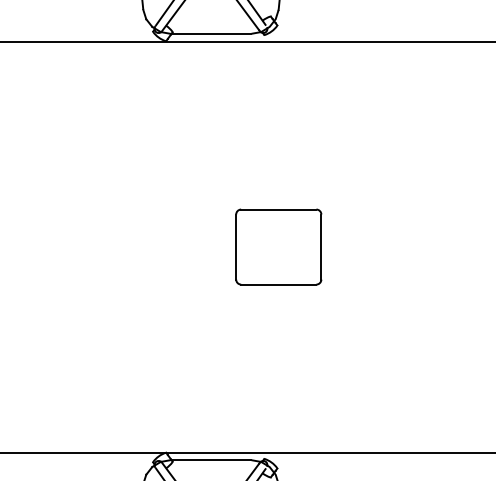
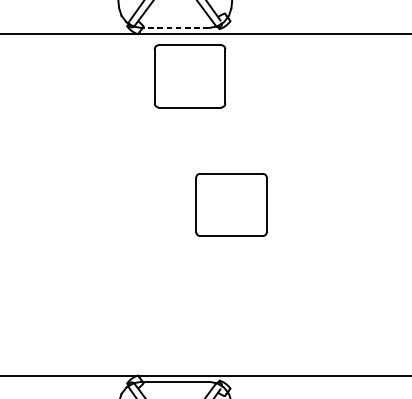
line: (210, 33) -> (174, 27), solid -> dashed
part: (228, 91) -> (189, 75), added

